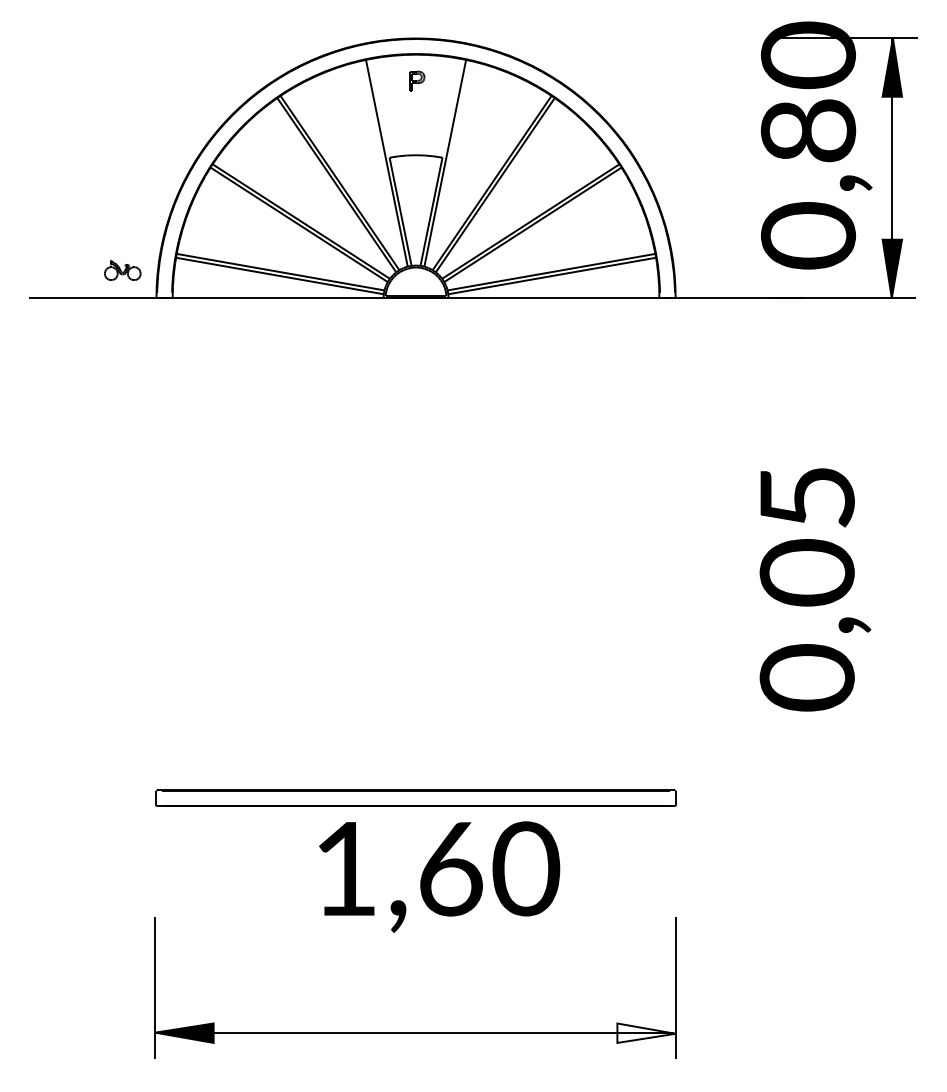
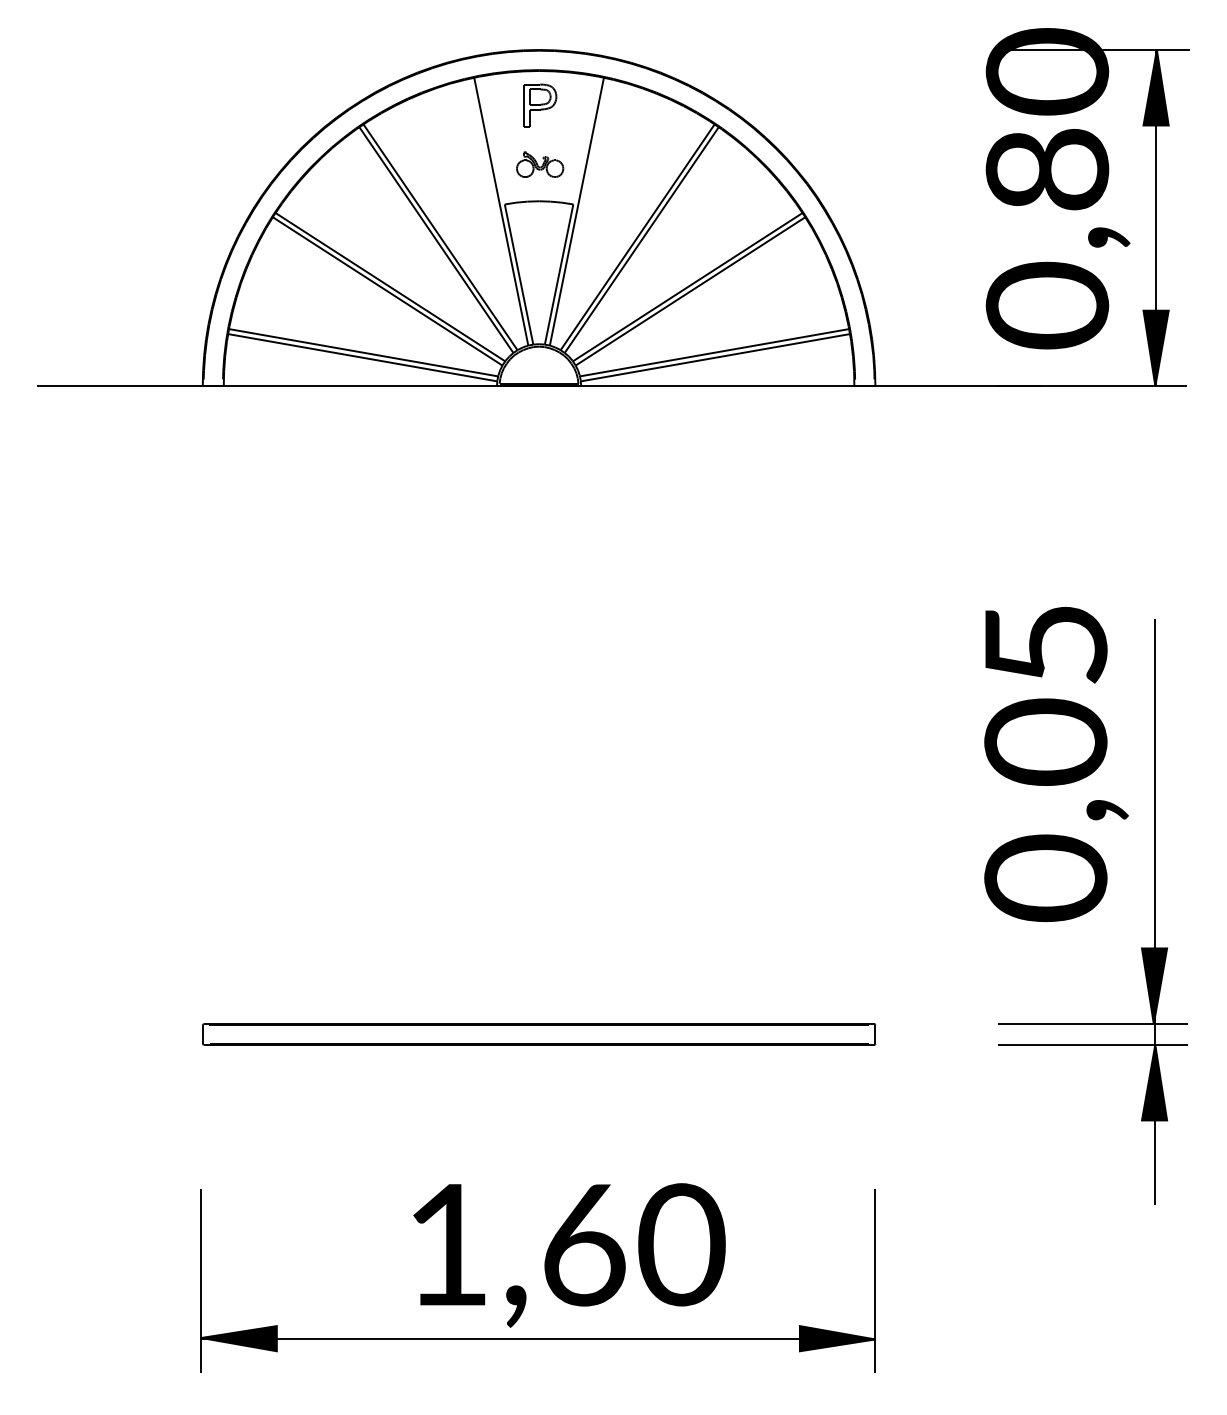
part: (417, 81) -> (540, 105), size x1.67
part: (123, 270) -> (540, 164), moved
part: (881, 731) -> (1141, 947), added
text: (439, 877) -> (569, 1255), moved
fill: (646, 1033) -> (837, 1338), added

